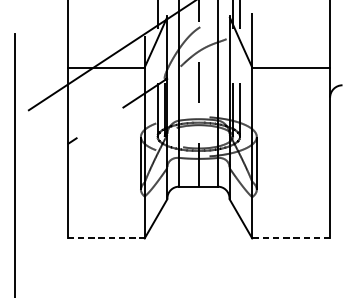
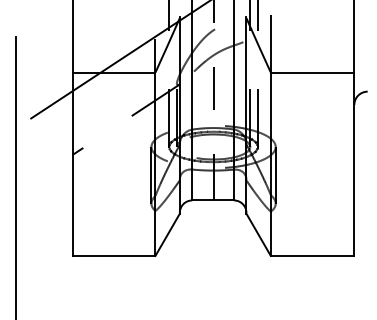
line: (106, 238) -> (114, 255), dashed -> solid
line: (291, 238) -> (312, 255), dashed -> solid

